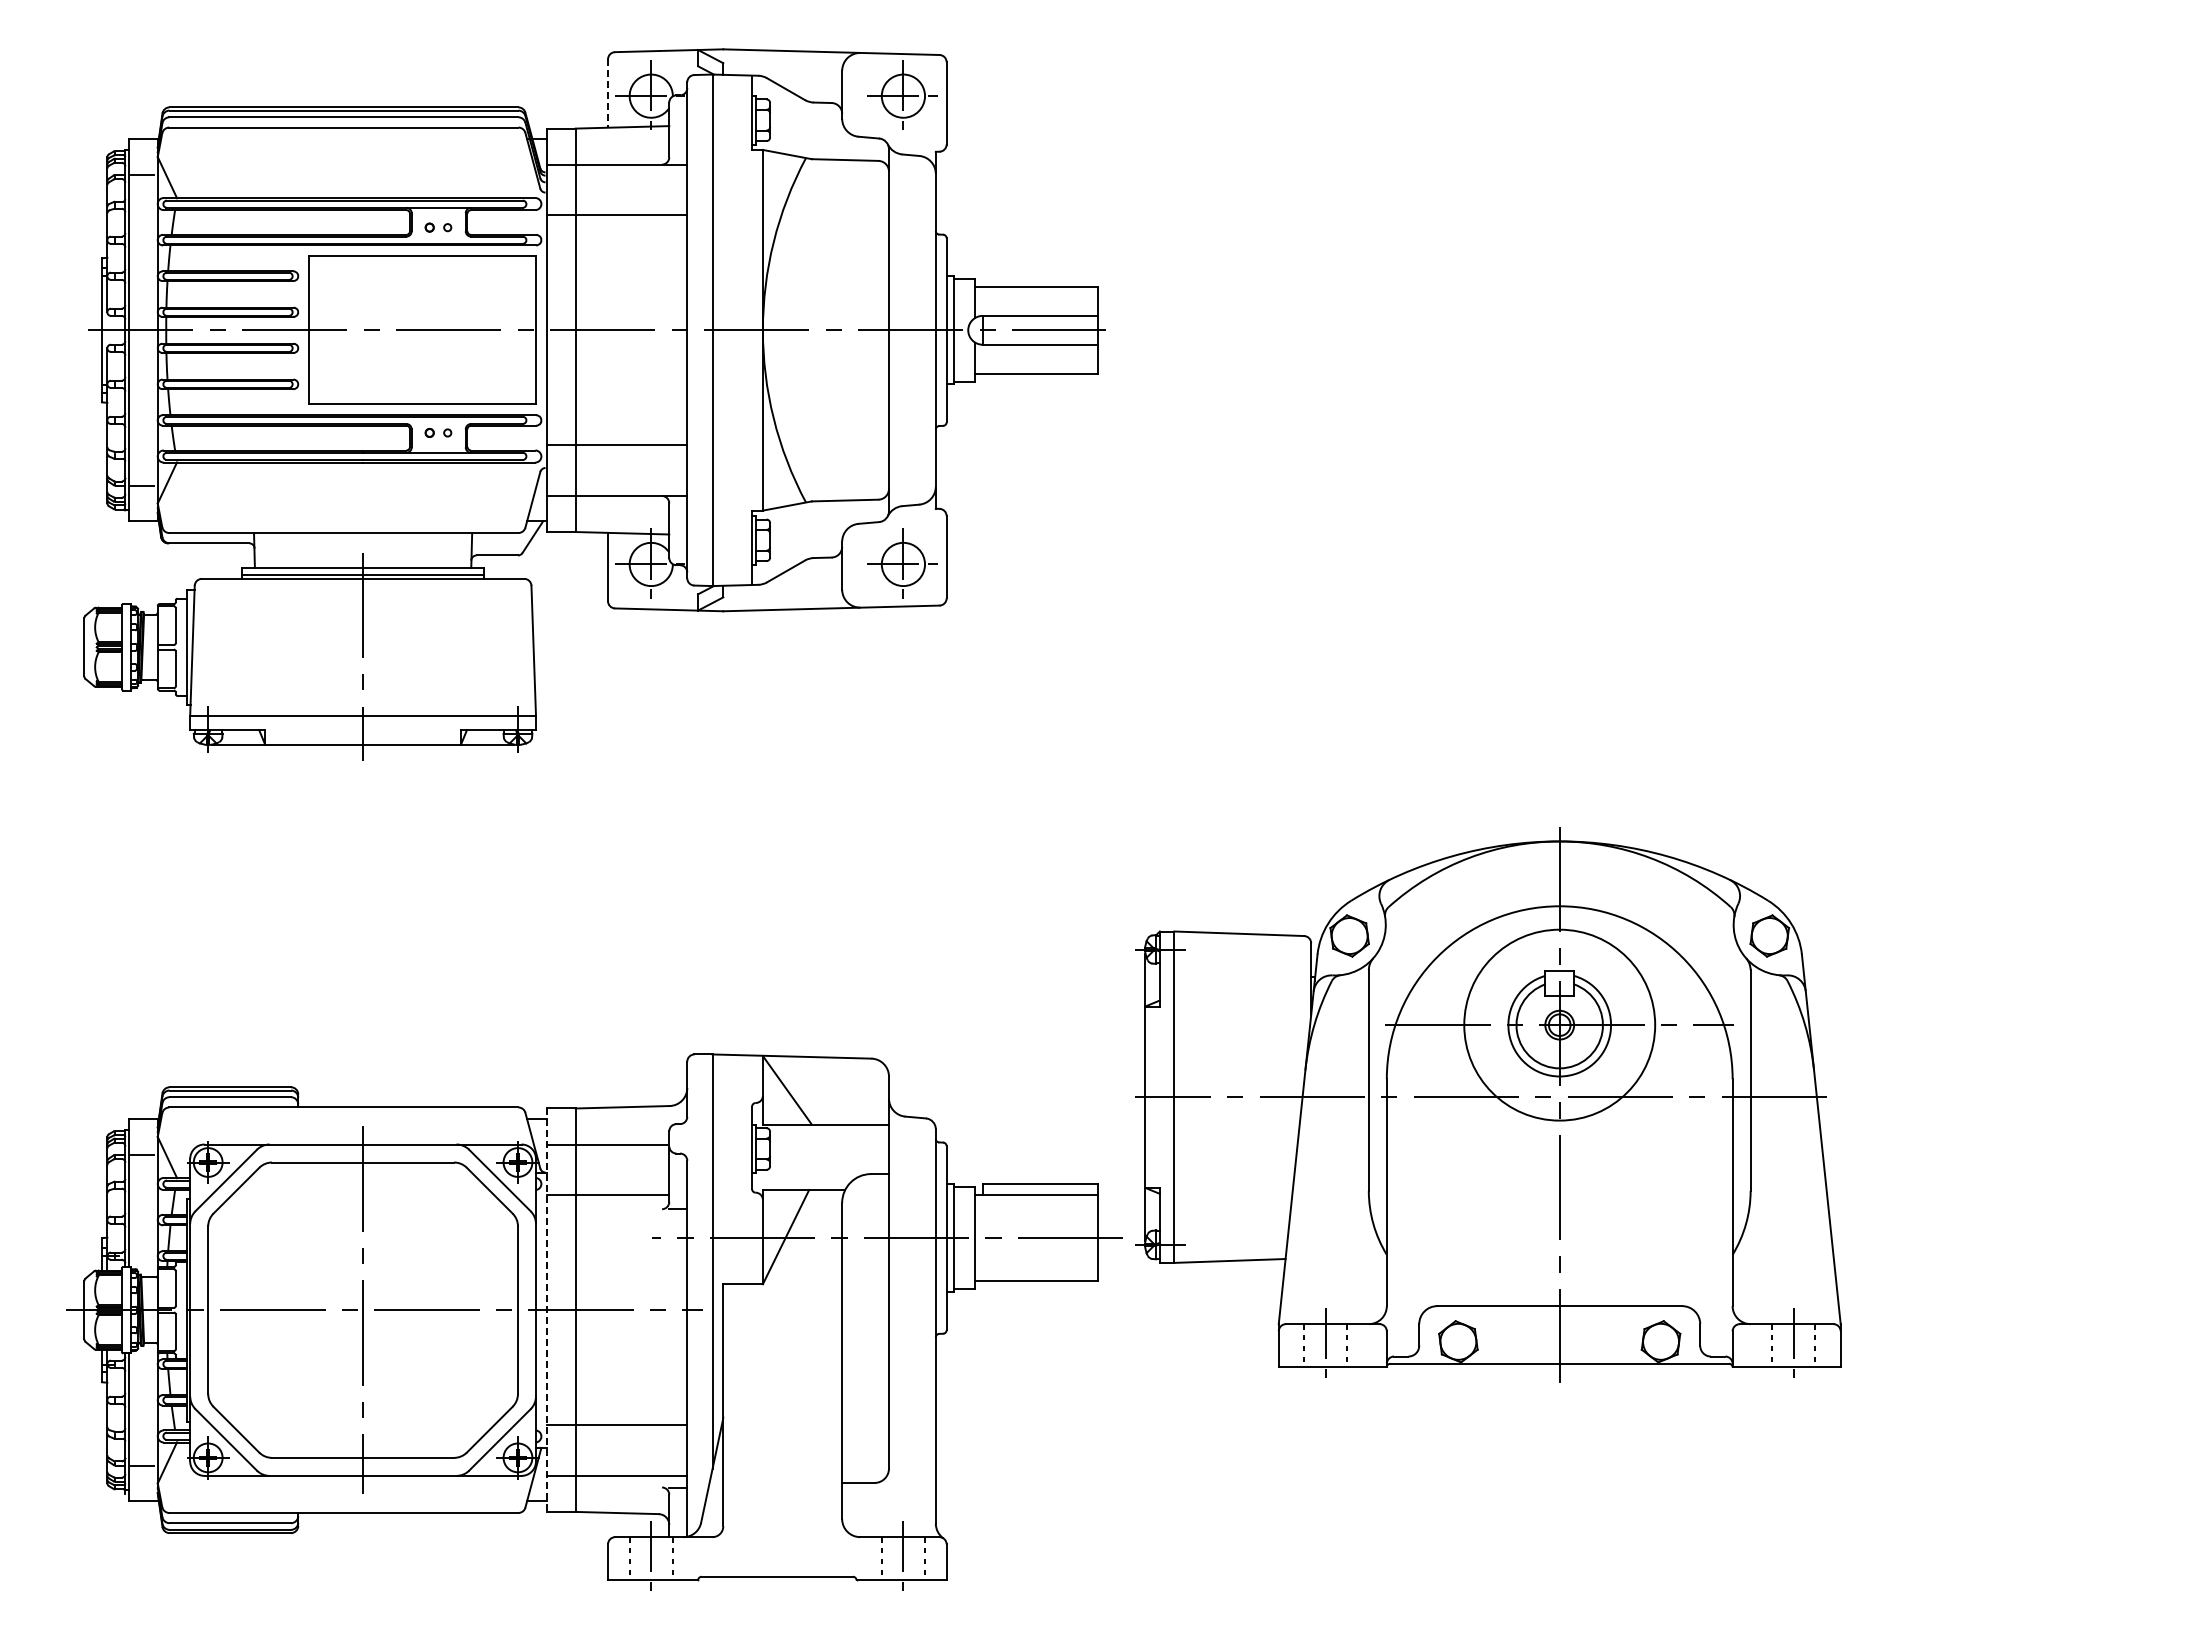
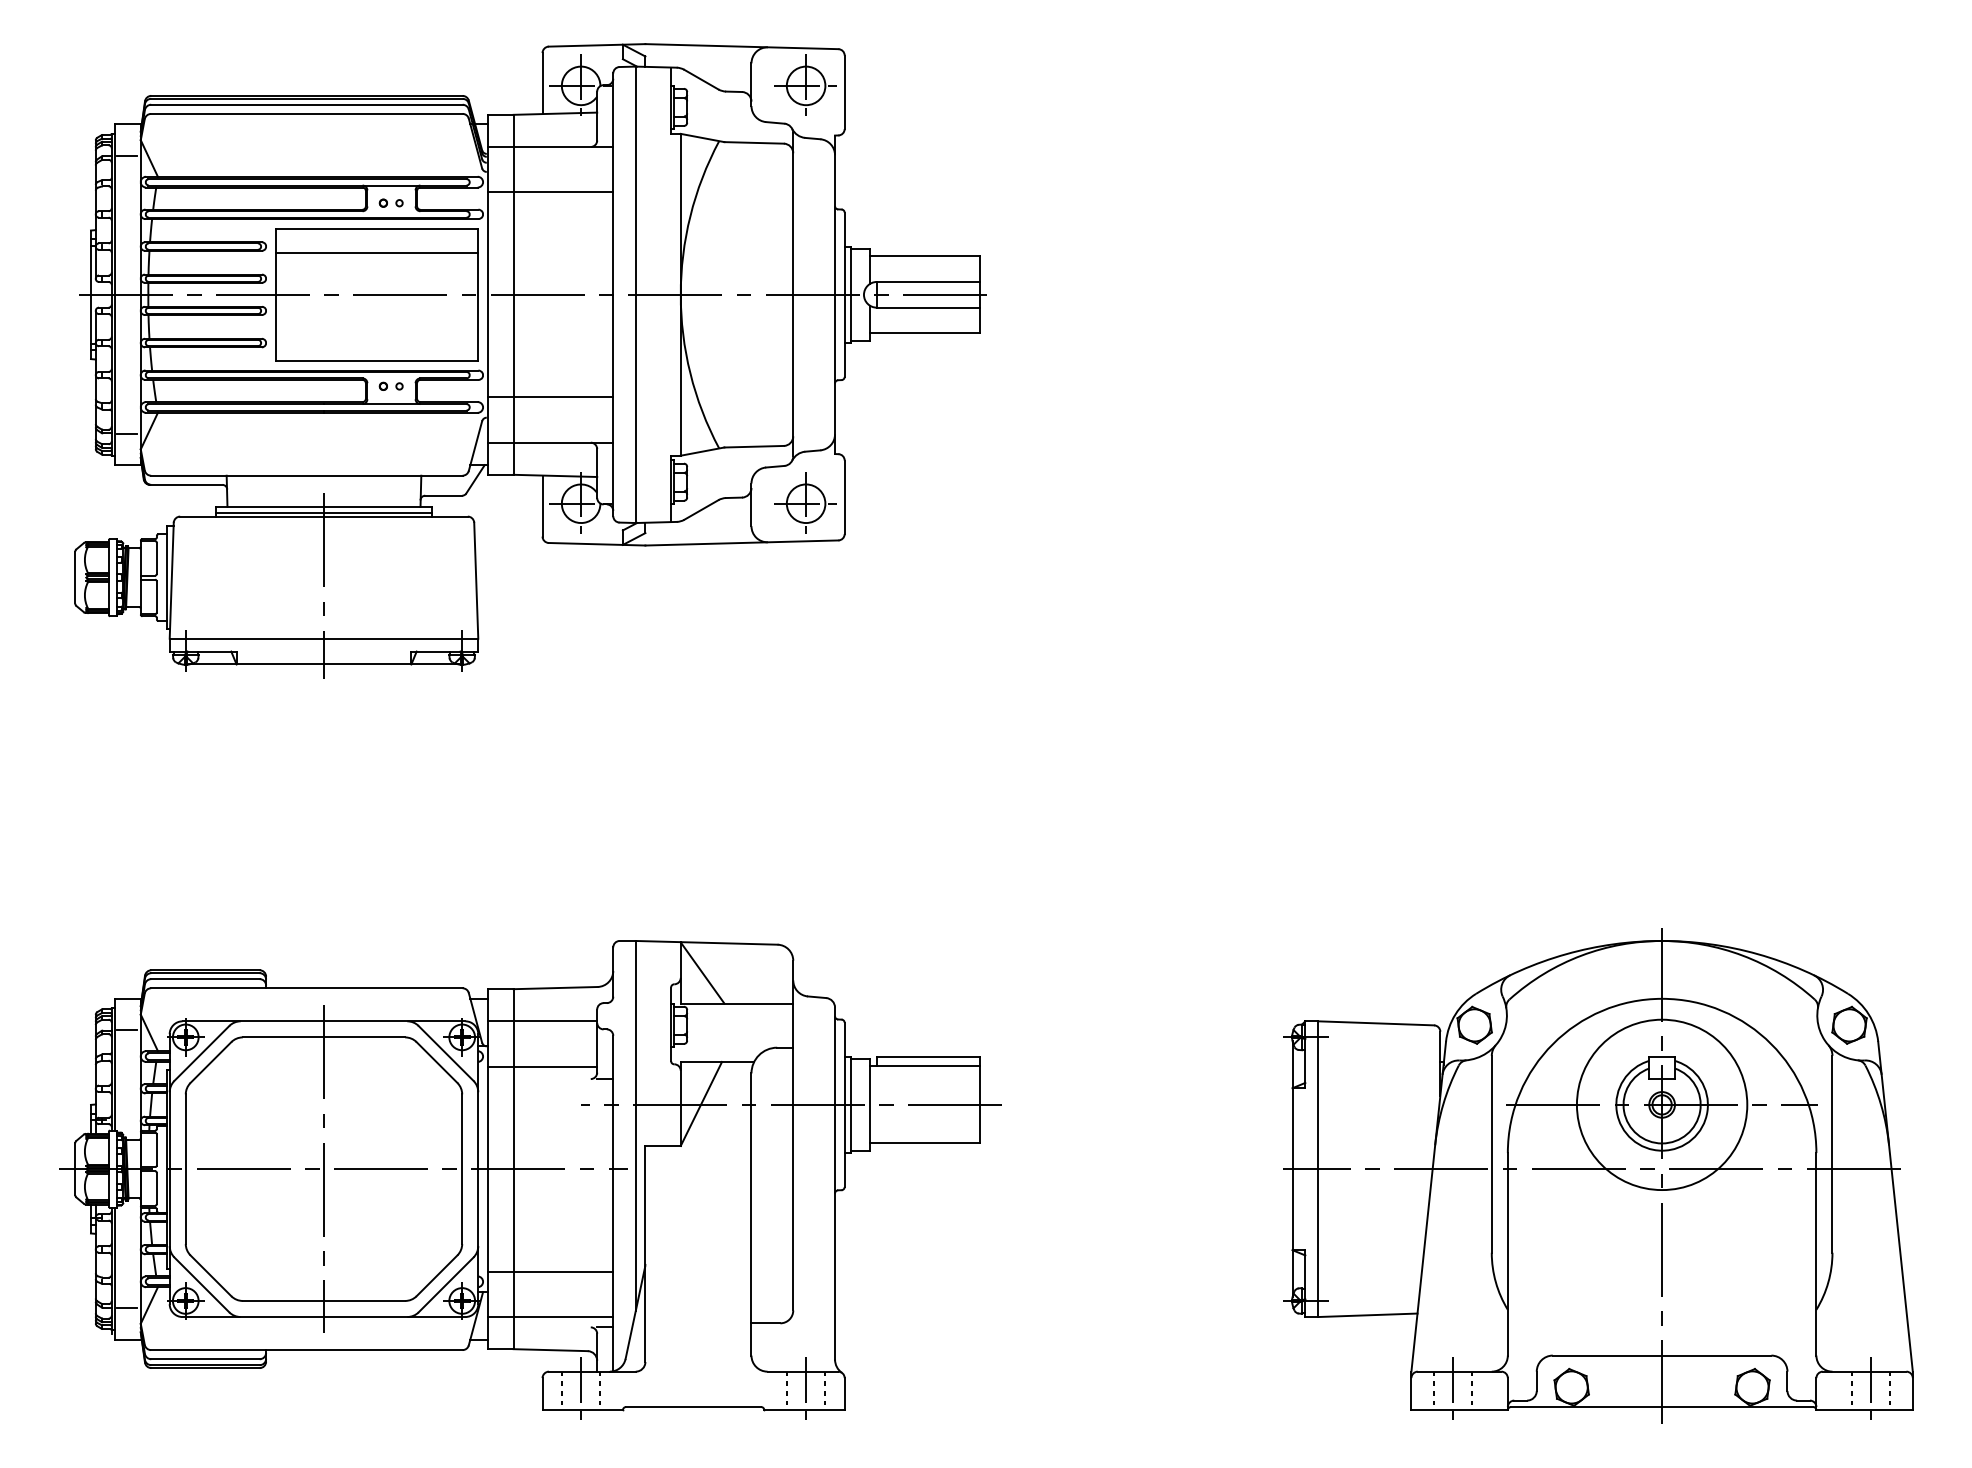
line: (608, 94) -> (542, 84), dashed -> solid
line: (422, 283) -> (377, 253), added
part: (1488, 1104) -> (1598, 1175), moved
line: (546, 1310) -> (487, 1169), dashed -> solid

